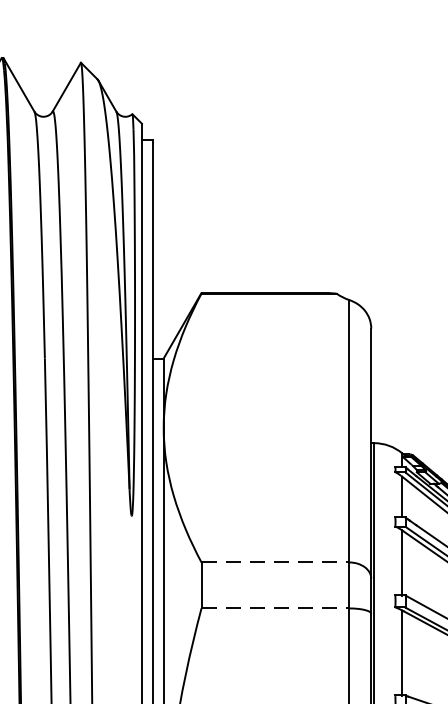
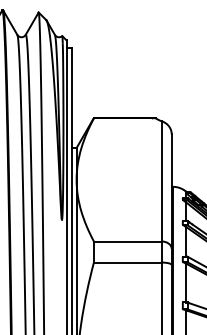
line: (274, 562) -> (127, 241), dashed -> solid
line: (274, 608) -> (127, 262), dashed -> solid

